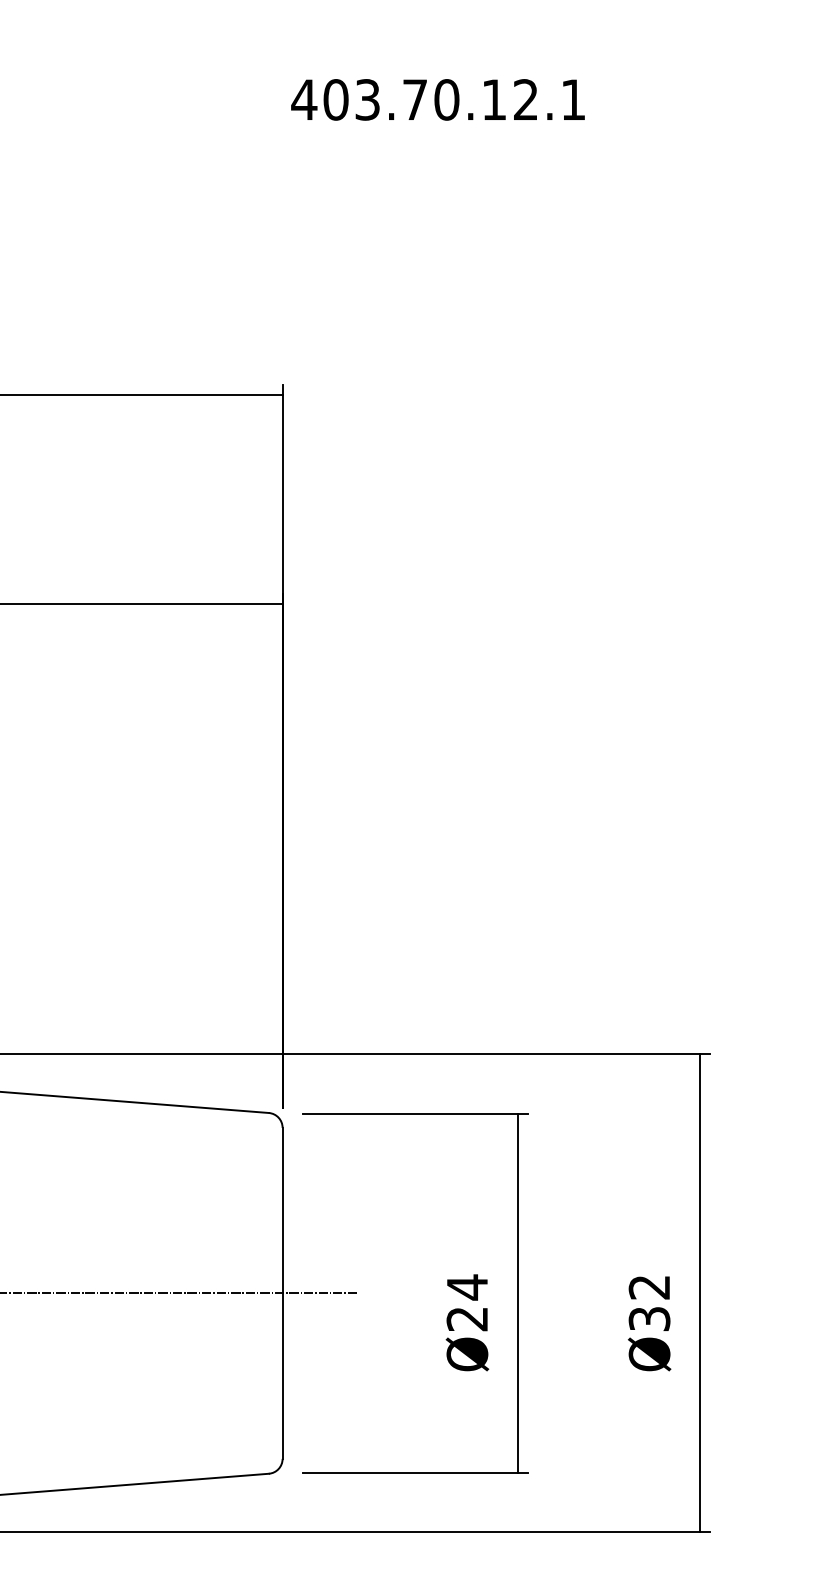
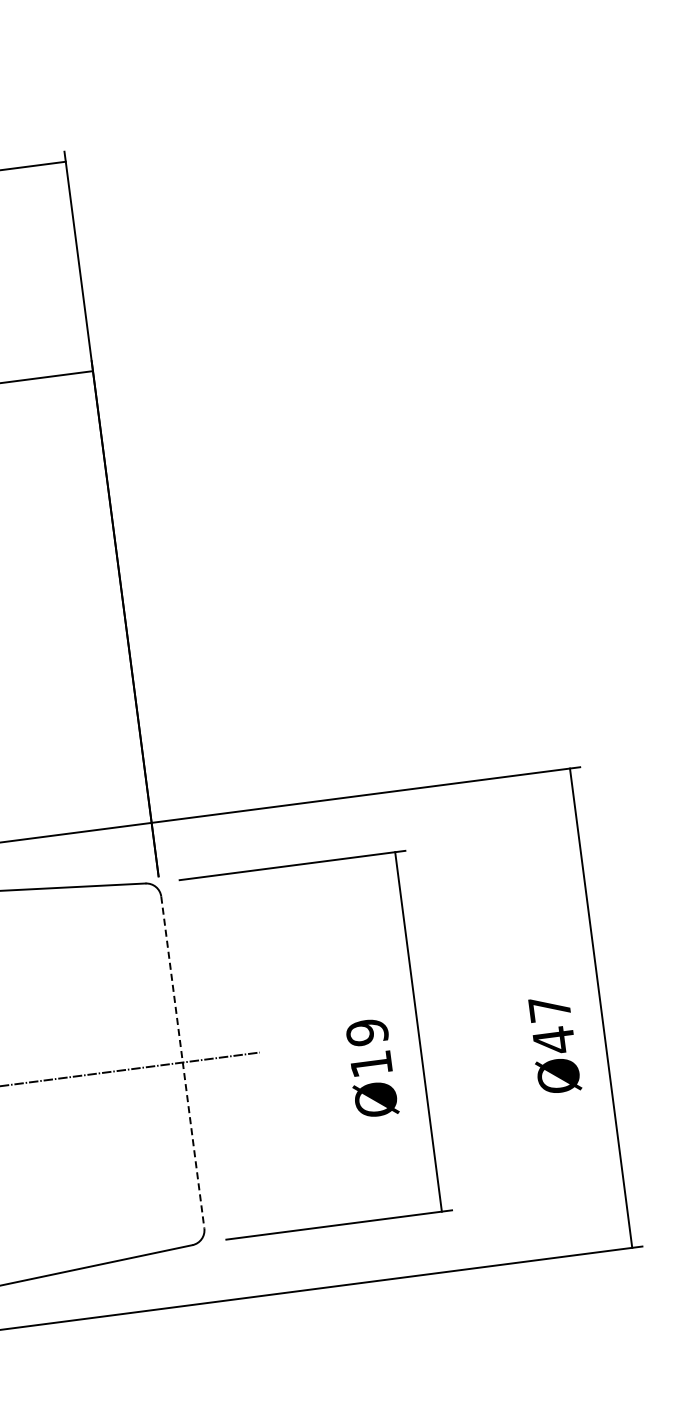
line: (282, 1293) -> (182, 1062), solid -> dashed
text: (467, 1302) -> (369, 1047), Ø24 -> Ø19
text: (649, 1303) -> (551, 1024), Ø32 -> Ø47

